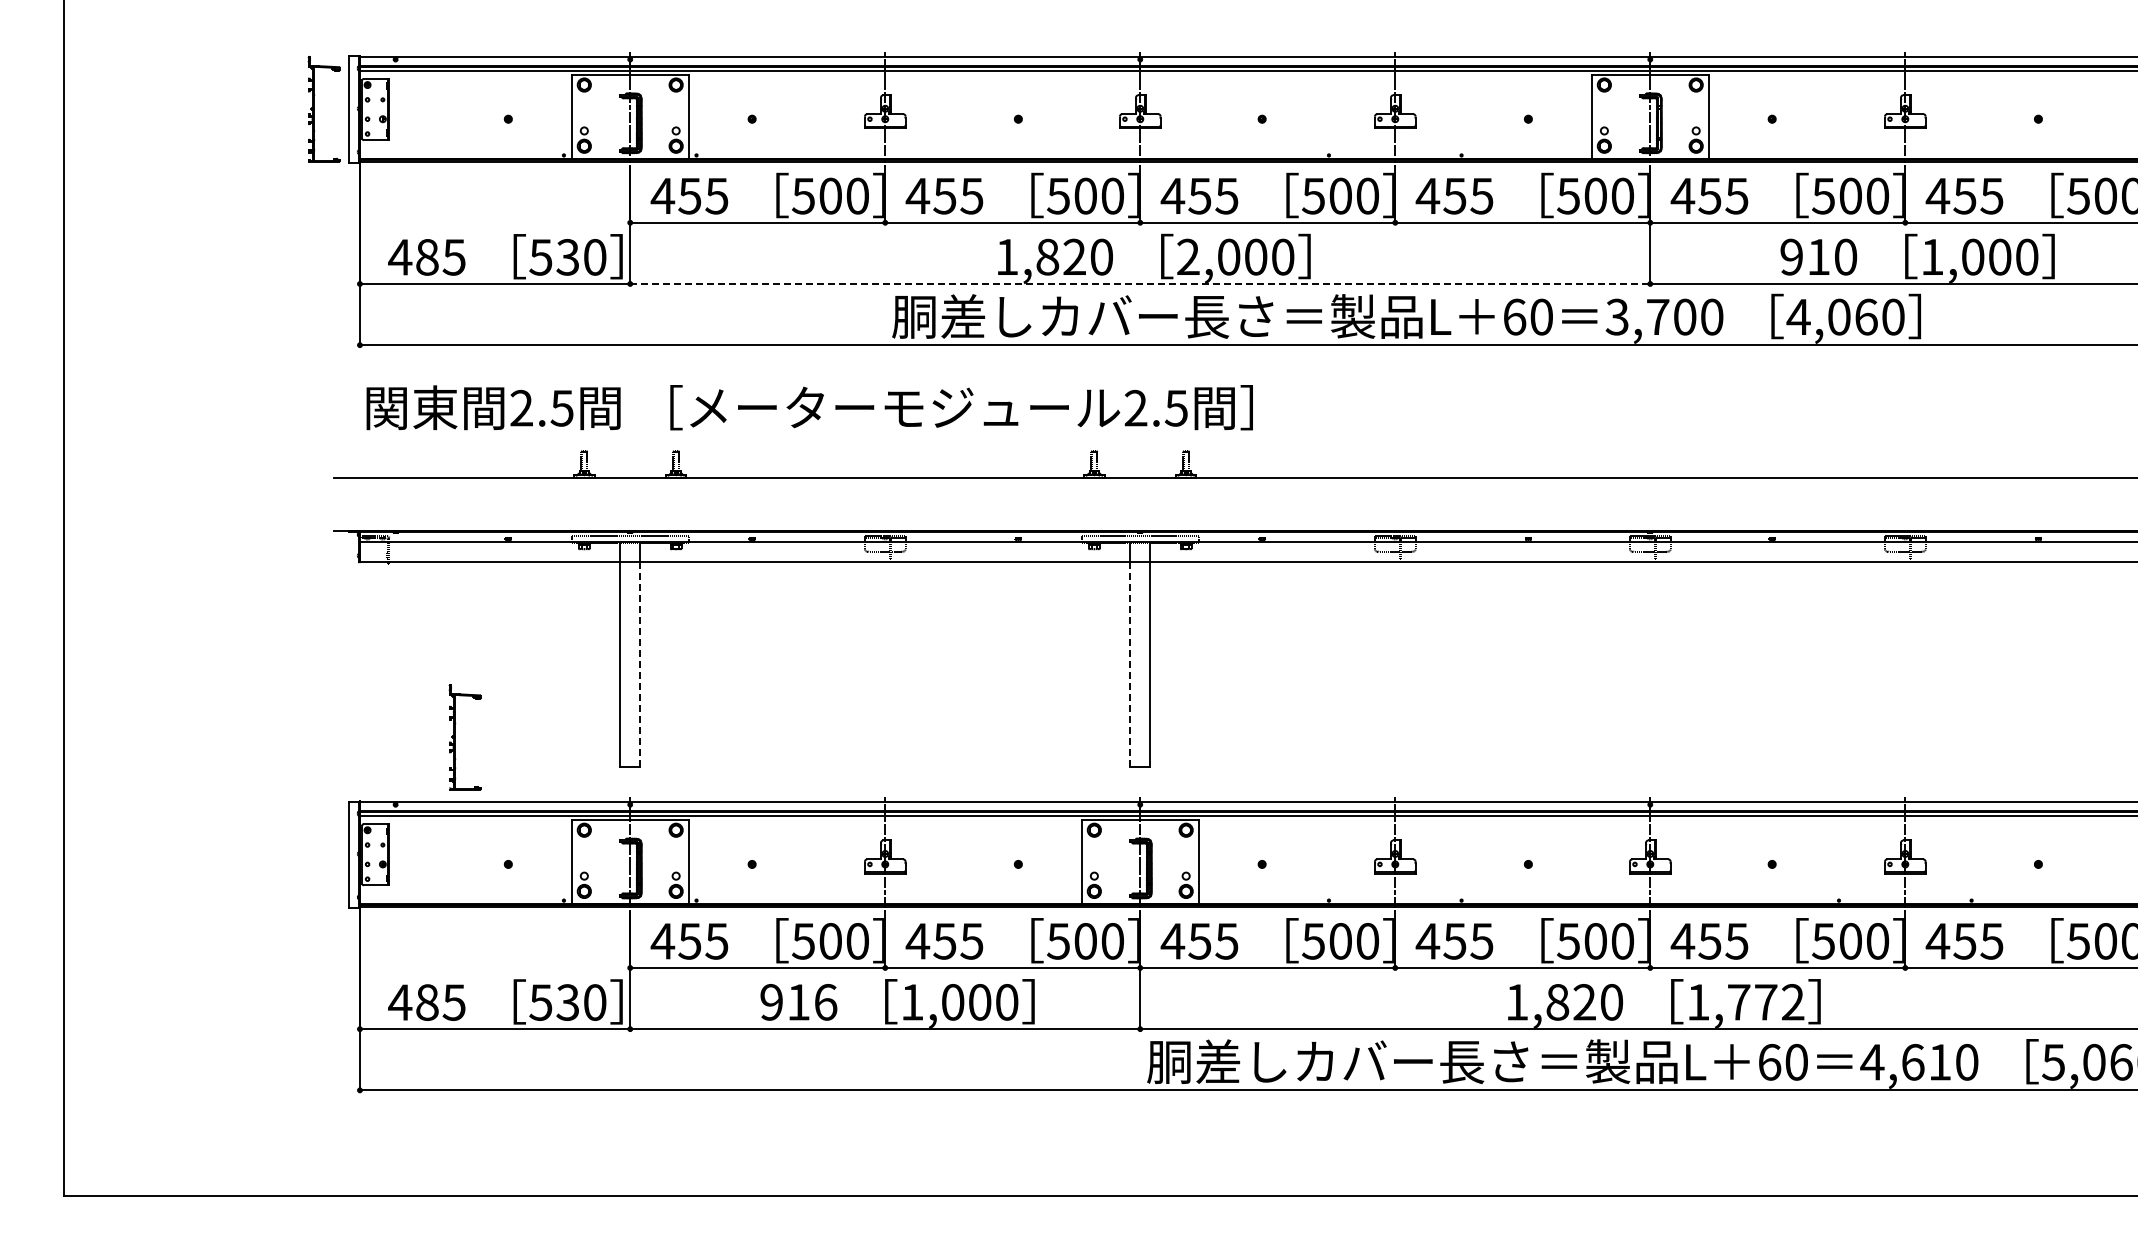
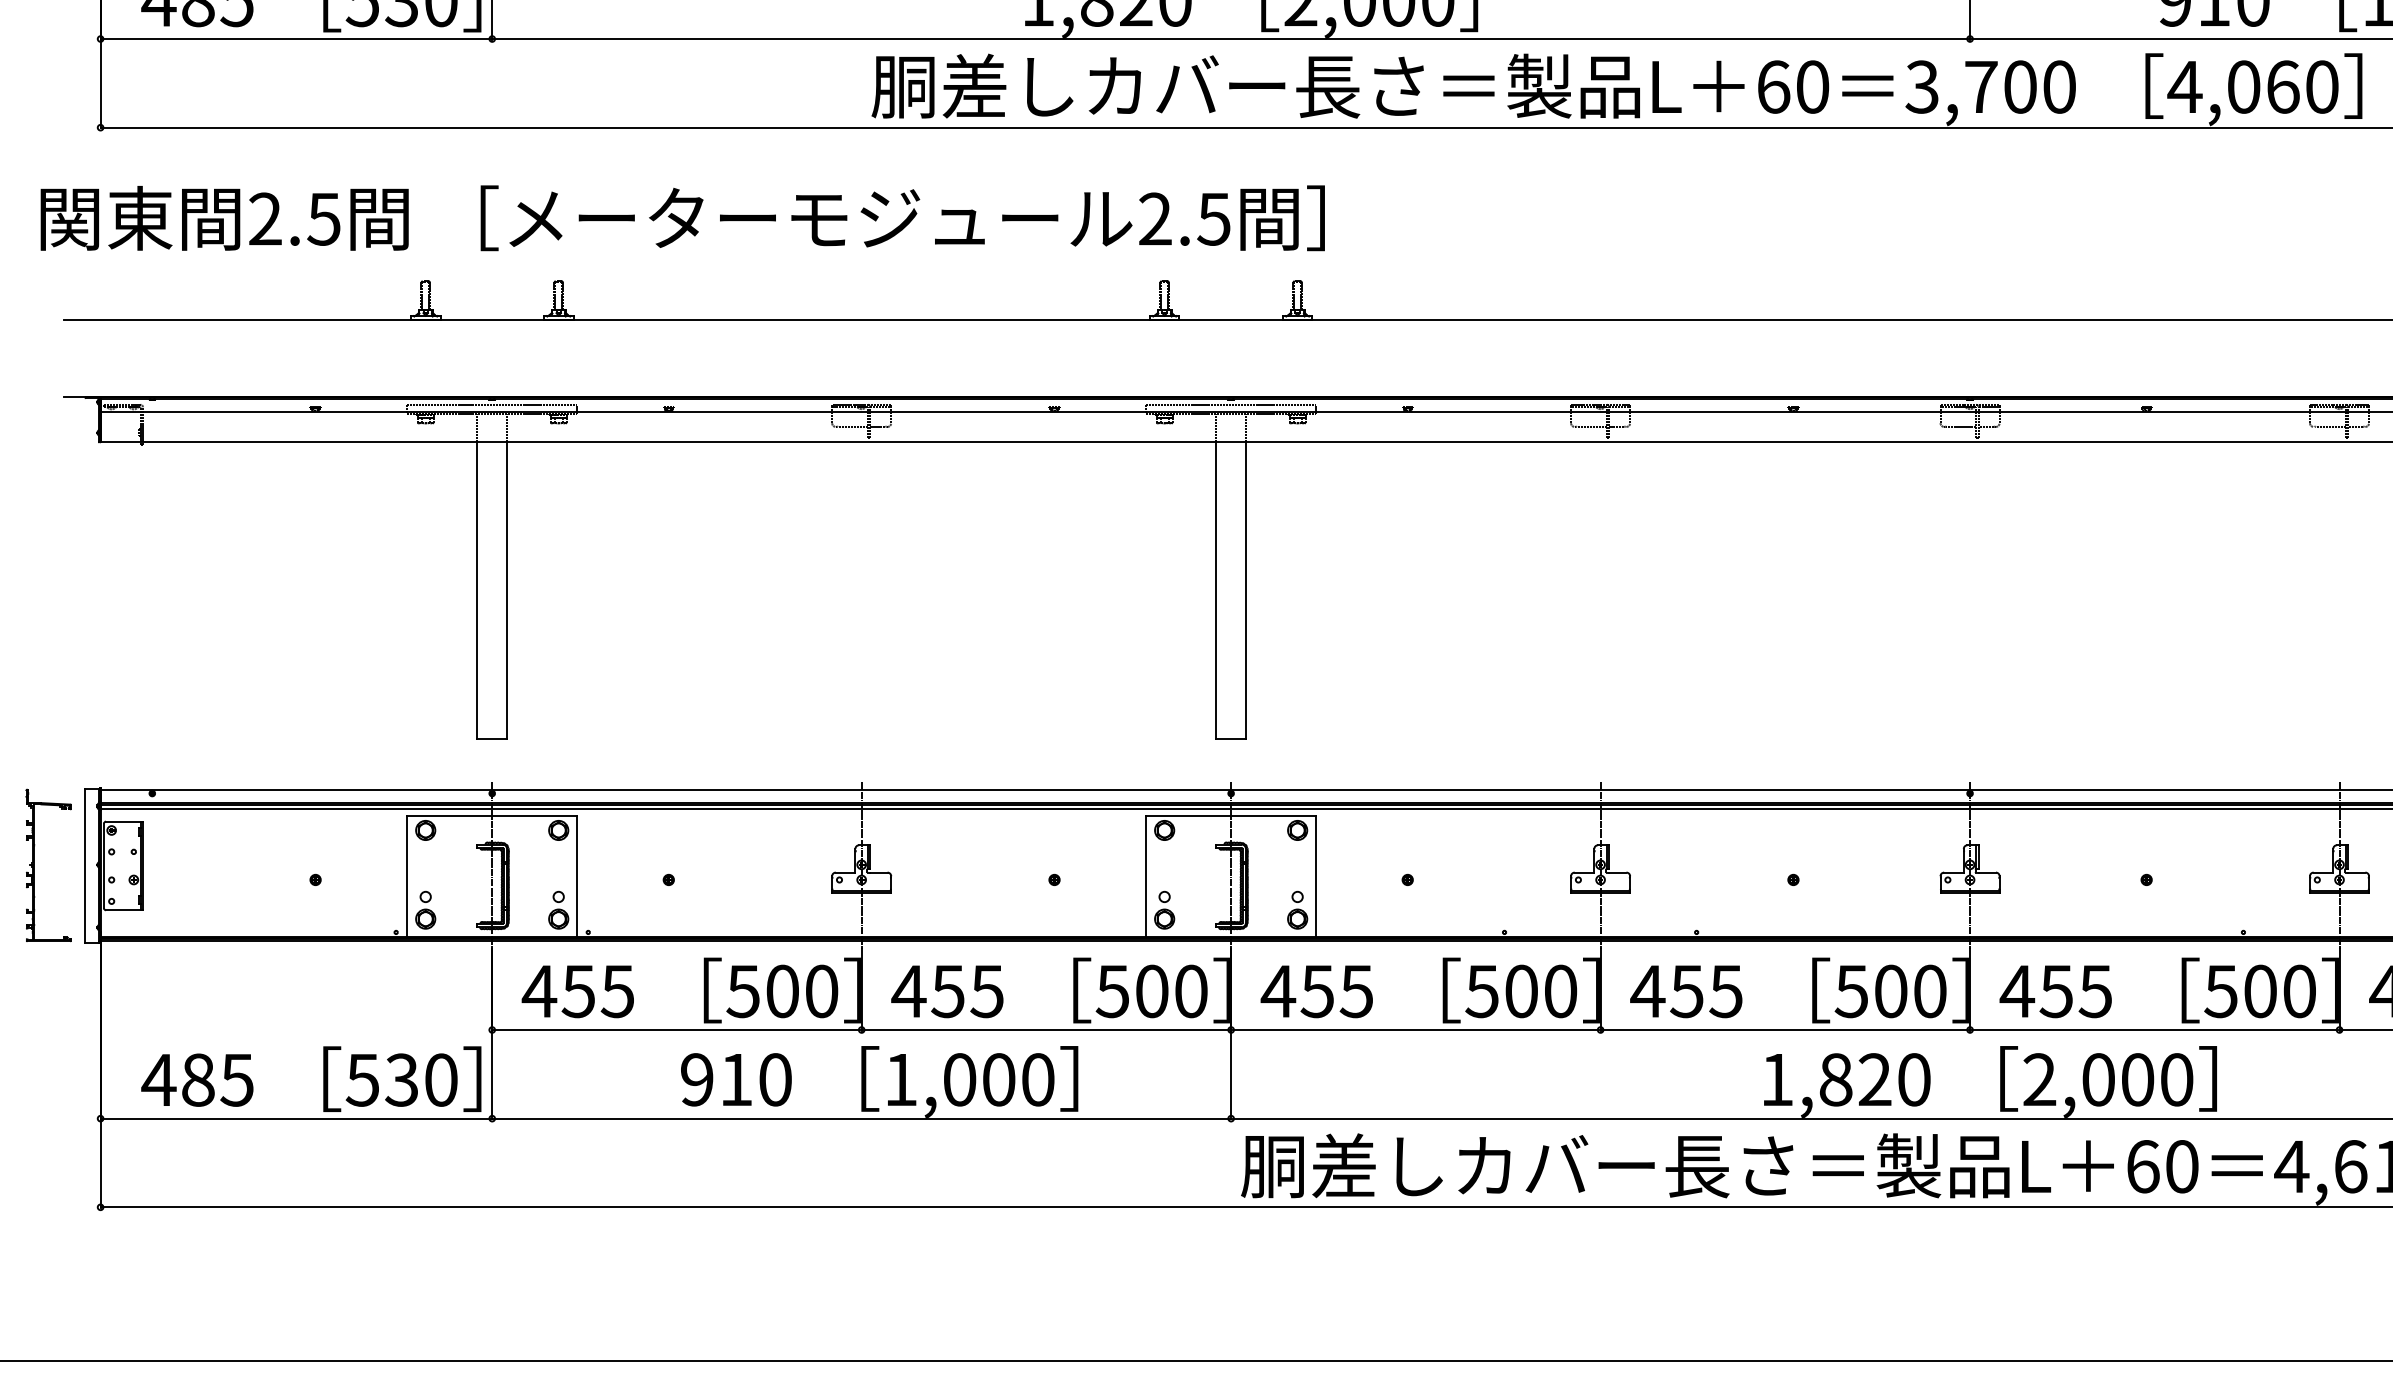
line: (1140, 283) -> (1231, 38), dashed -> solid
text: (809, 407) -> (682, 217), moved
line: (640, 664) -> (507, 590), dashed -> solid
line: (1130, 664) -> (1216, 590), dashed -> solid
part: (455, 737) -> (34, 865), moved
text: (825, 1002) -> (775, 1080), 916 -> 910
text: (1745, 1002) -> (2107, 1080), 1,772 -> 2,000

